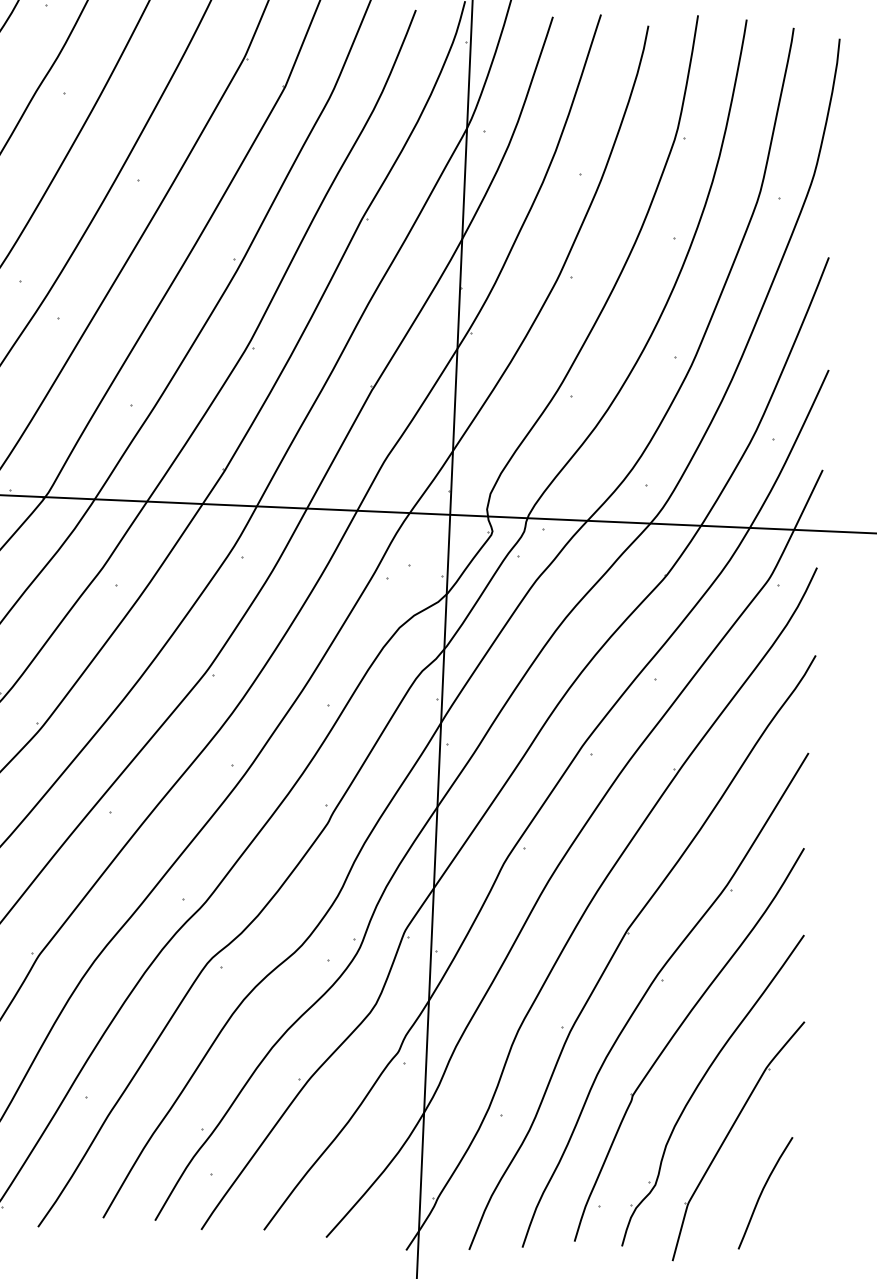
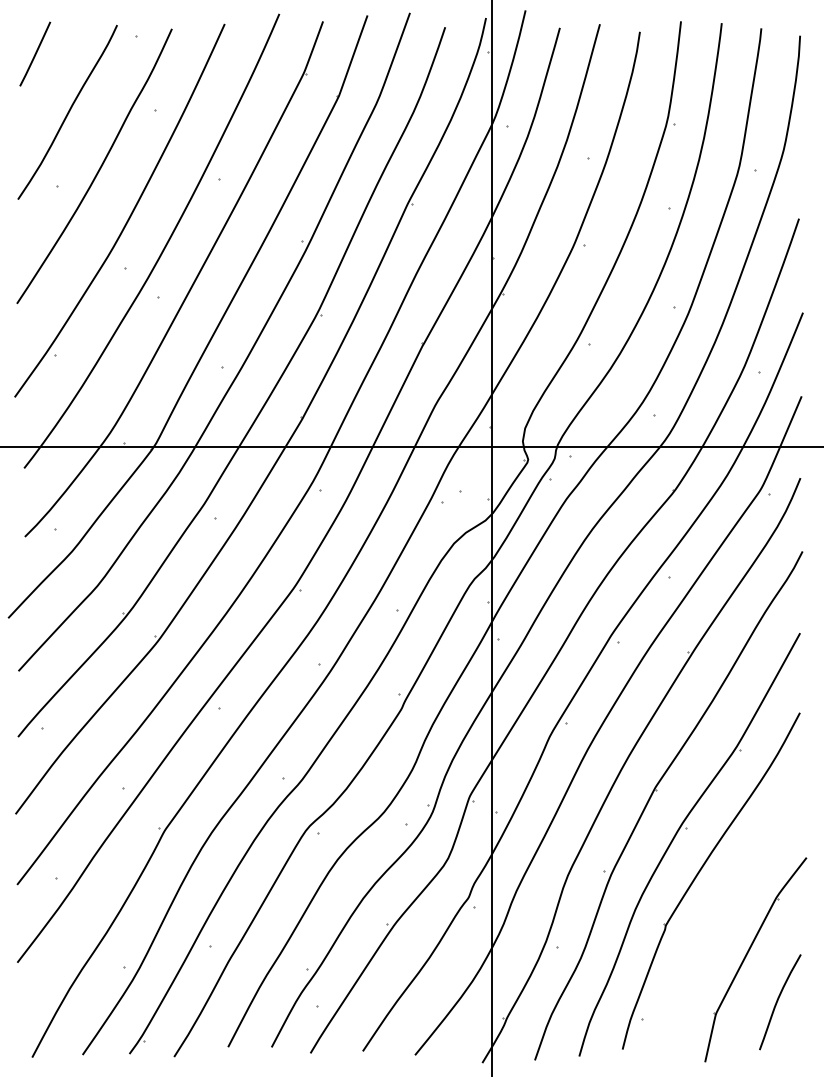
part: (701, 1082) -> (722, 912), removed

